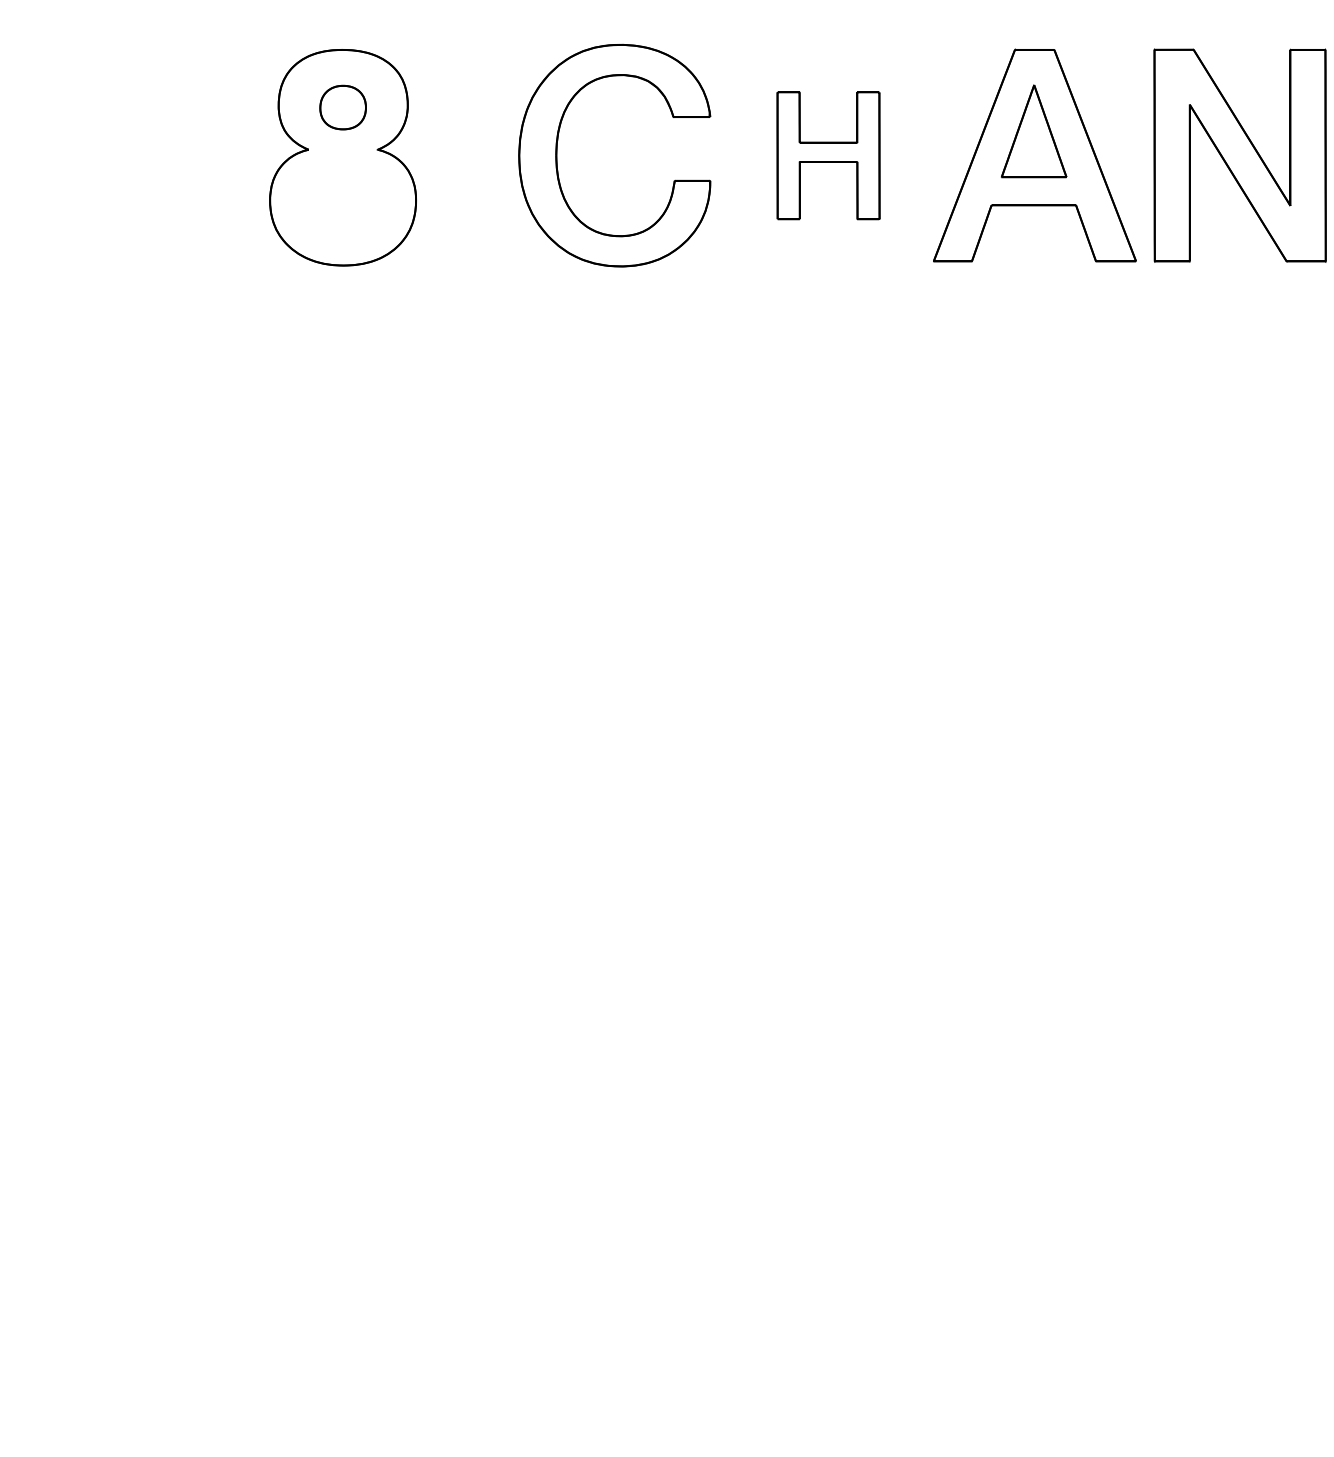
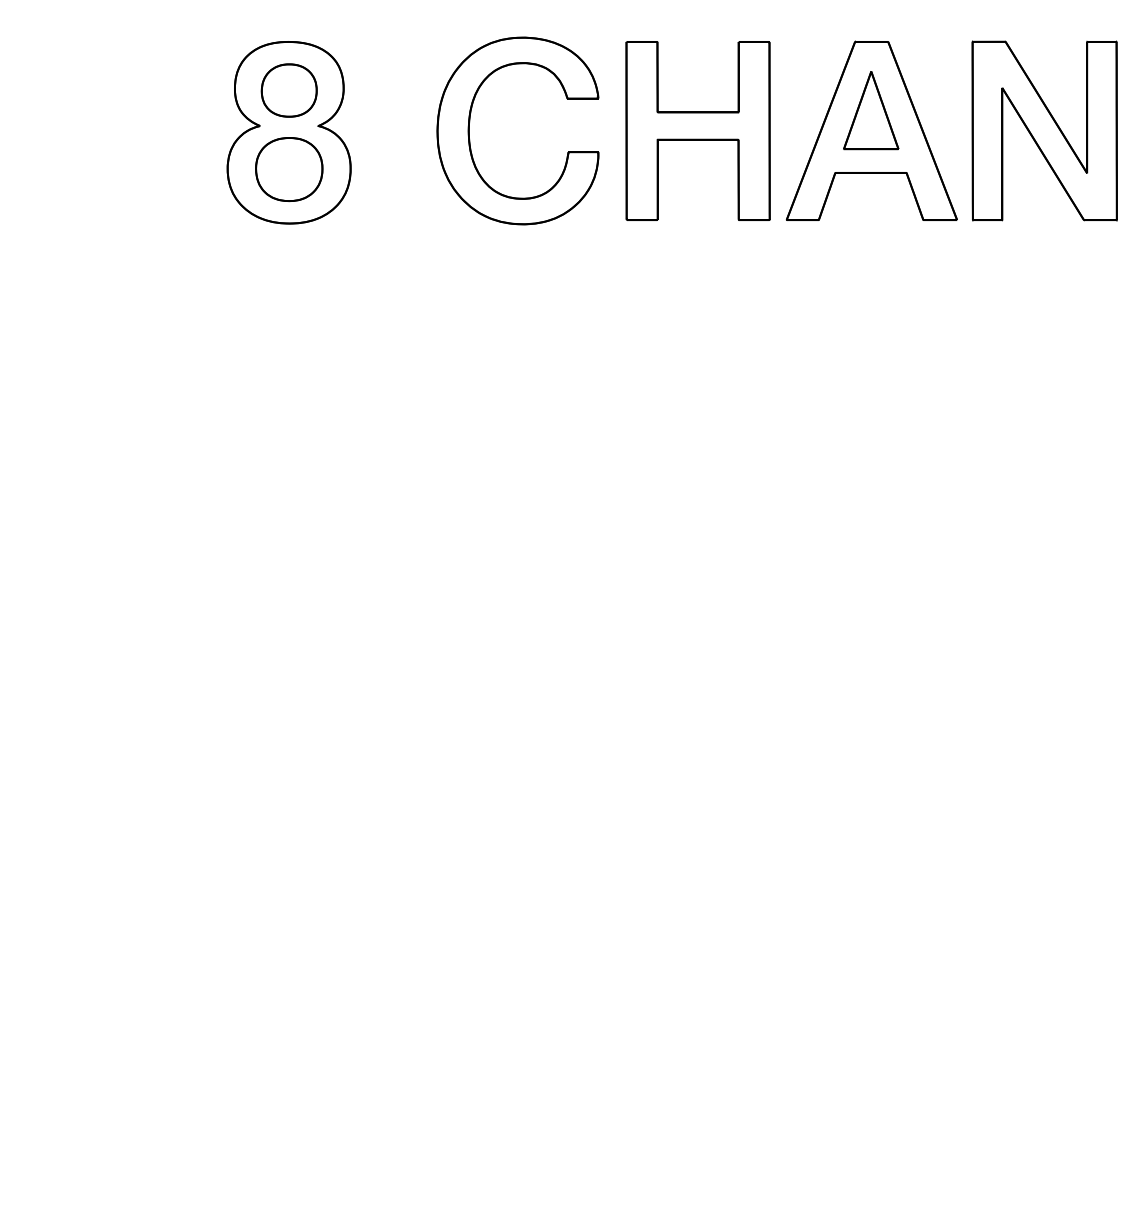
part: (342, 107) -> (288, 90), size x1.43
part: (828, 155) -> (698, 130), size x1.67
part: (342, 201) -> (288, 169), added

